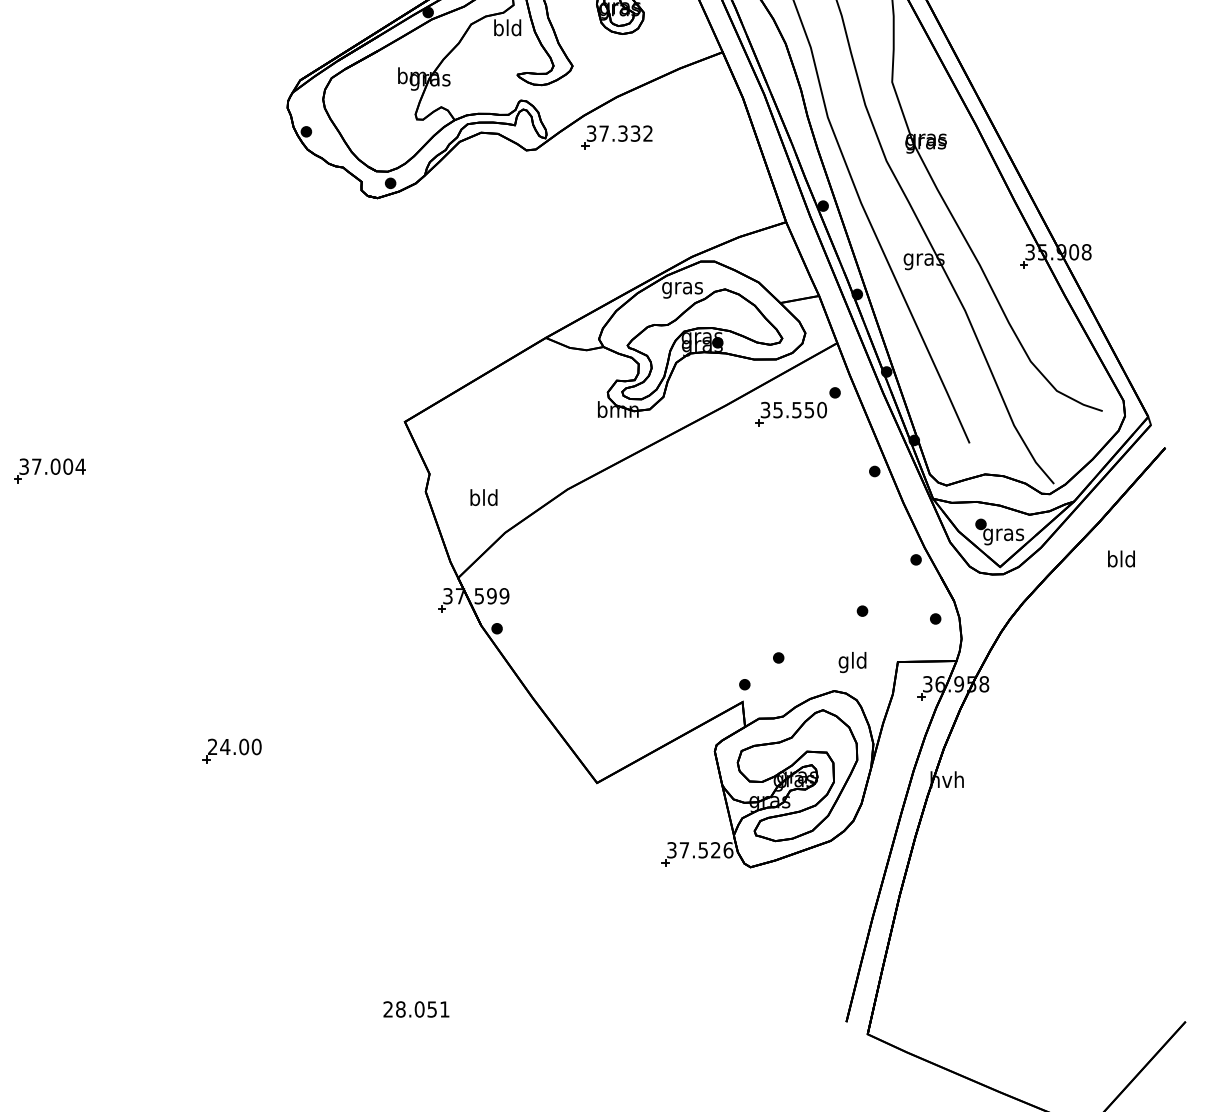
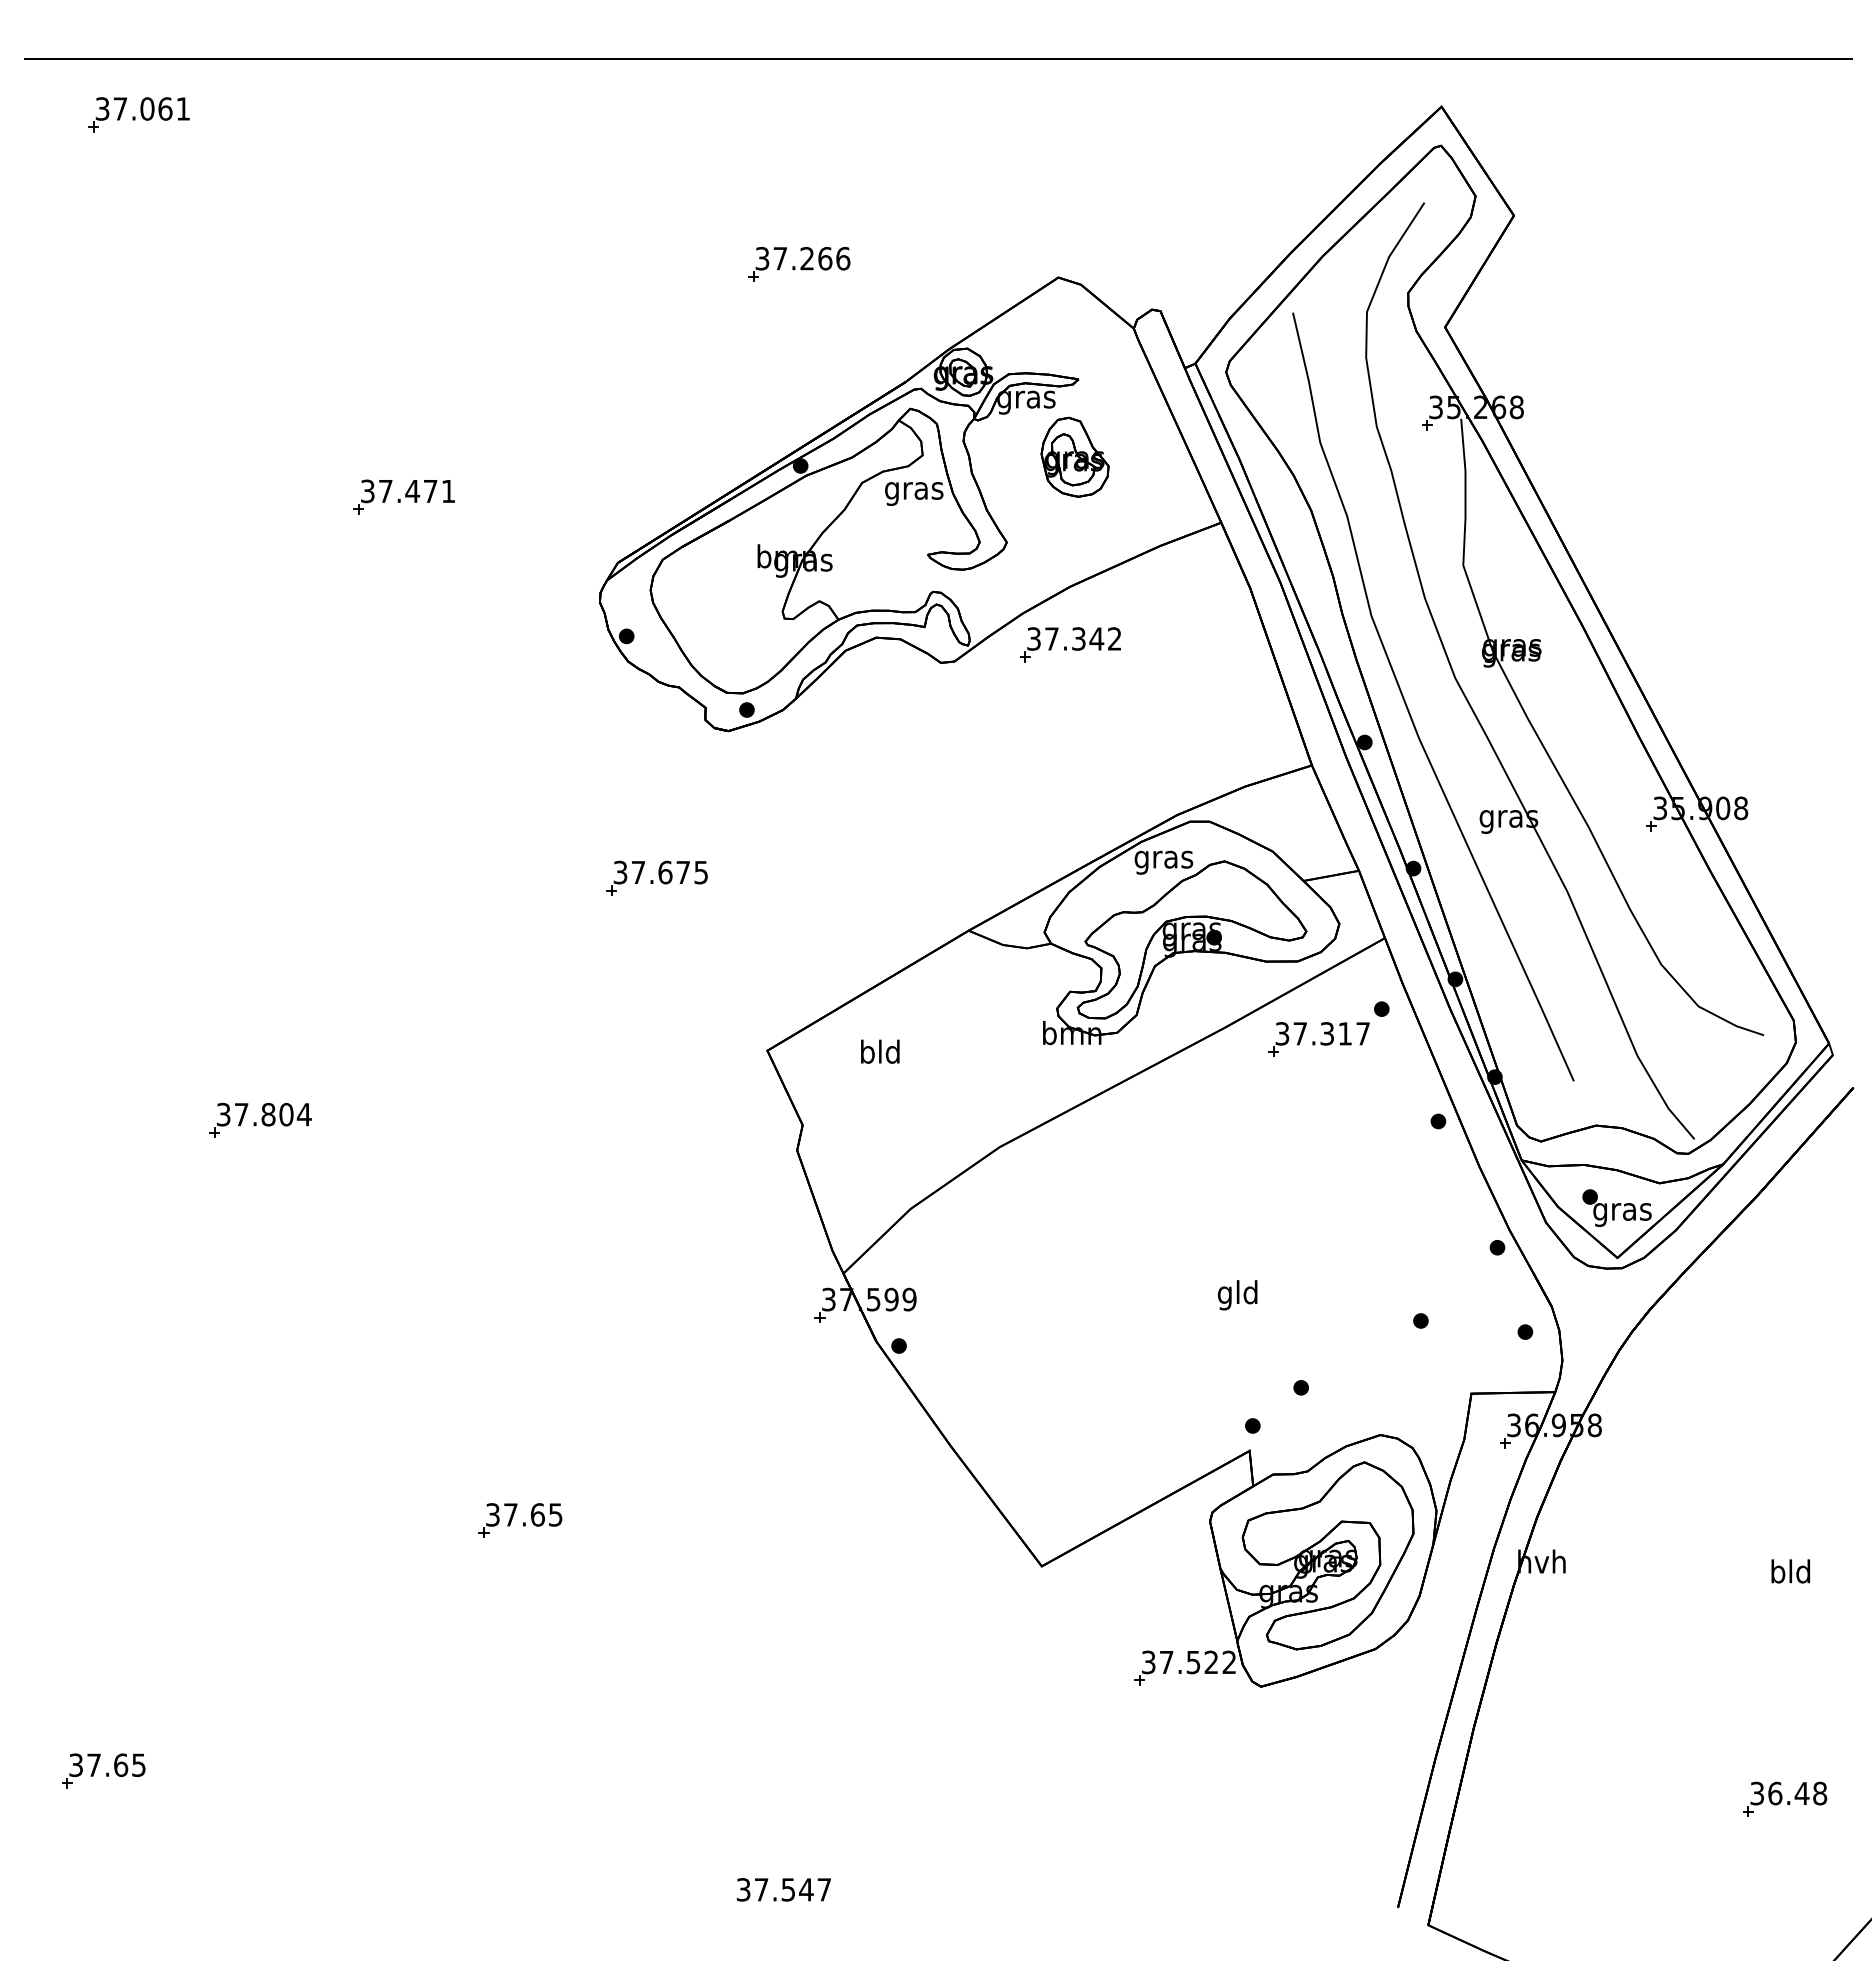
text: (507, 29) -> (914, 490), bld -> gras
part: (150, 33) -> (403, 496), added
text: (635, 133) -> (1096, 638), 37.332 -> 37.342
part: (327, 300) -> (656, 877), added
text: (799, 409) -> (1331, 1033), 35.550 -> 37.317
text: (55, 466) -> (268, 1114), 37.004 -> 37.804
text: (484, 497) -> (880, 1051), moved
text: (1121, 559) -> (1790, 1571), moved
text: (852, 662) -> (1237, 1295), moved
text: (234, 746) -> (524, 1514), 24.00 -> 37.65
text: (728, 850) -> (1229, 1662), 37.526 -> 37.522
part: (1117, 945) -> (1785, 1798), added
text: (416, 1009) -> (783, 1889), 28.051 -> 37.547

